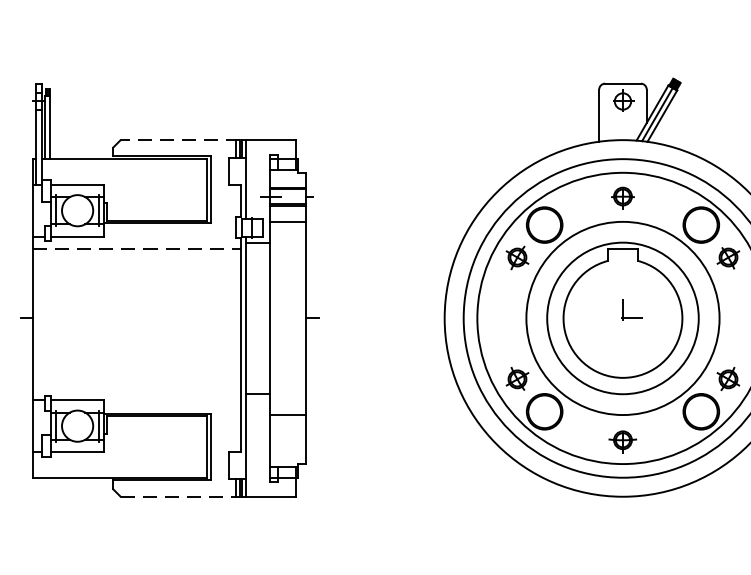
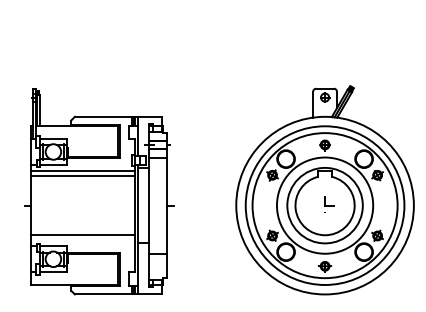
line: (180, 139) -> (104, 116), dashed -> solid
line: (137, 247) -> (83, 170), dashed -> solid
line: (135, 259) -> (82, 176), added
line: (135, 378) -> (82, 235), added
line: (180, 496) -> (104, 294), dashed -> solid

